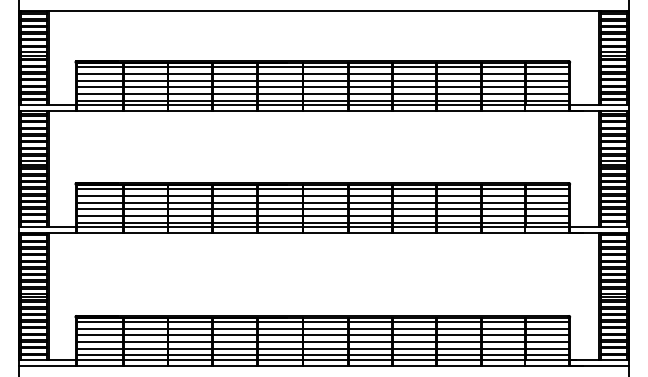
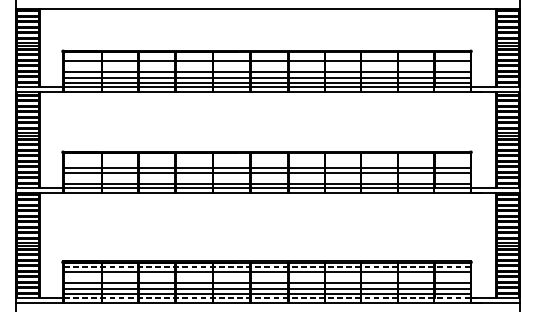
line: (322, 67) -> (266, 55), removed
line: (322, 80) -> (266, 66), removed
line: (322, 189) -> (266, 156), removed
line: (322, 195) -> (266, 161), removed
line: (322, 215) -> (266, 178), removed
line: (322, 322) -> (266, 266), solid -> dashed
line: (322, 335) -> (266, 277), removed
line: (322, 360) -> (266, 298), solid -> dashed

